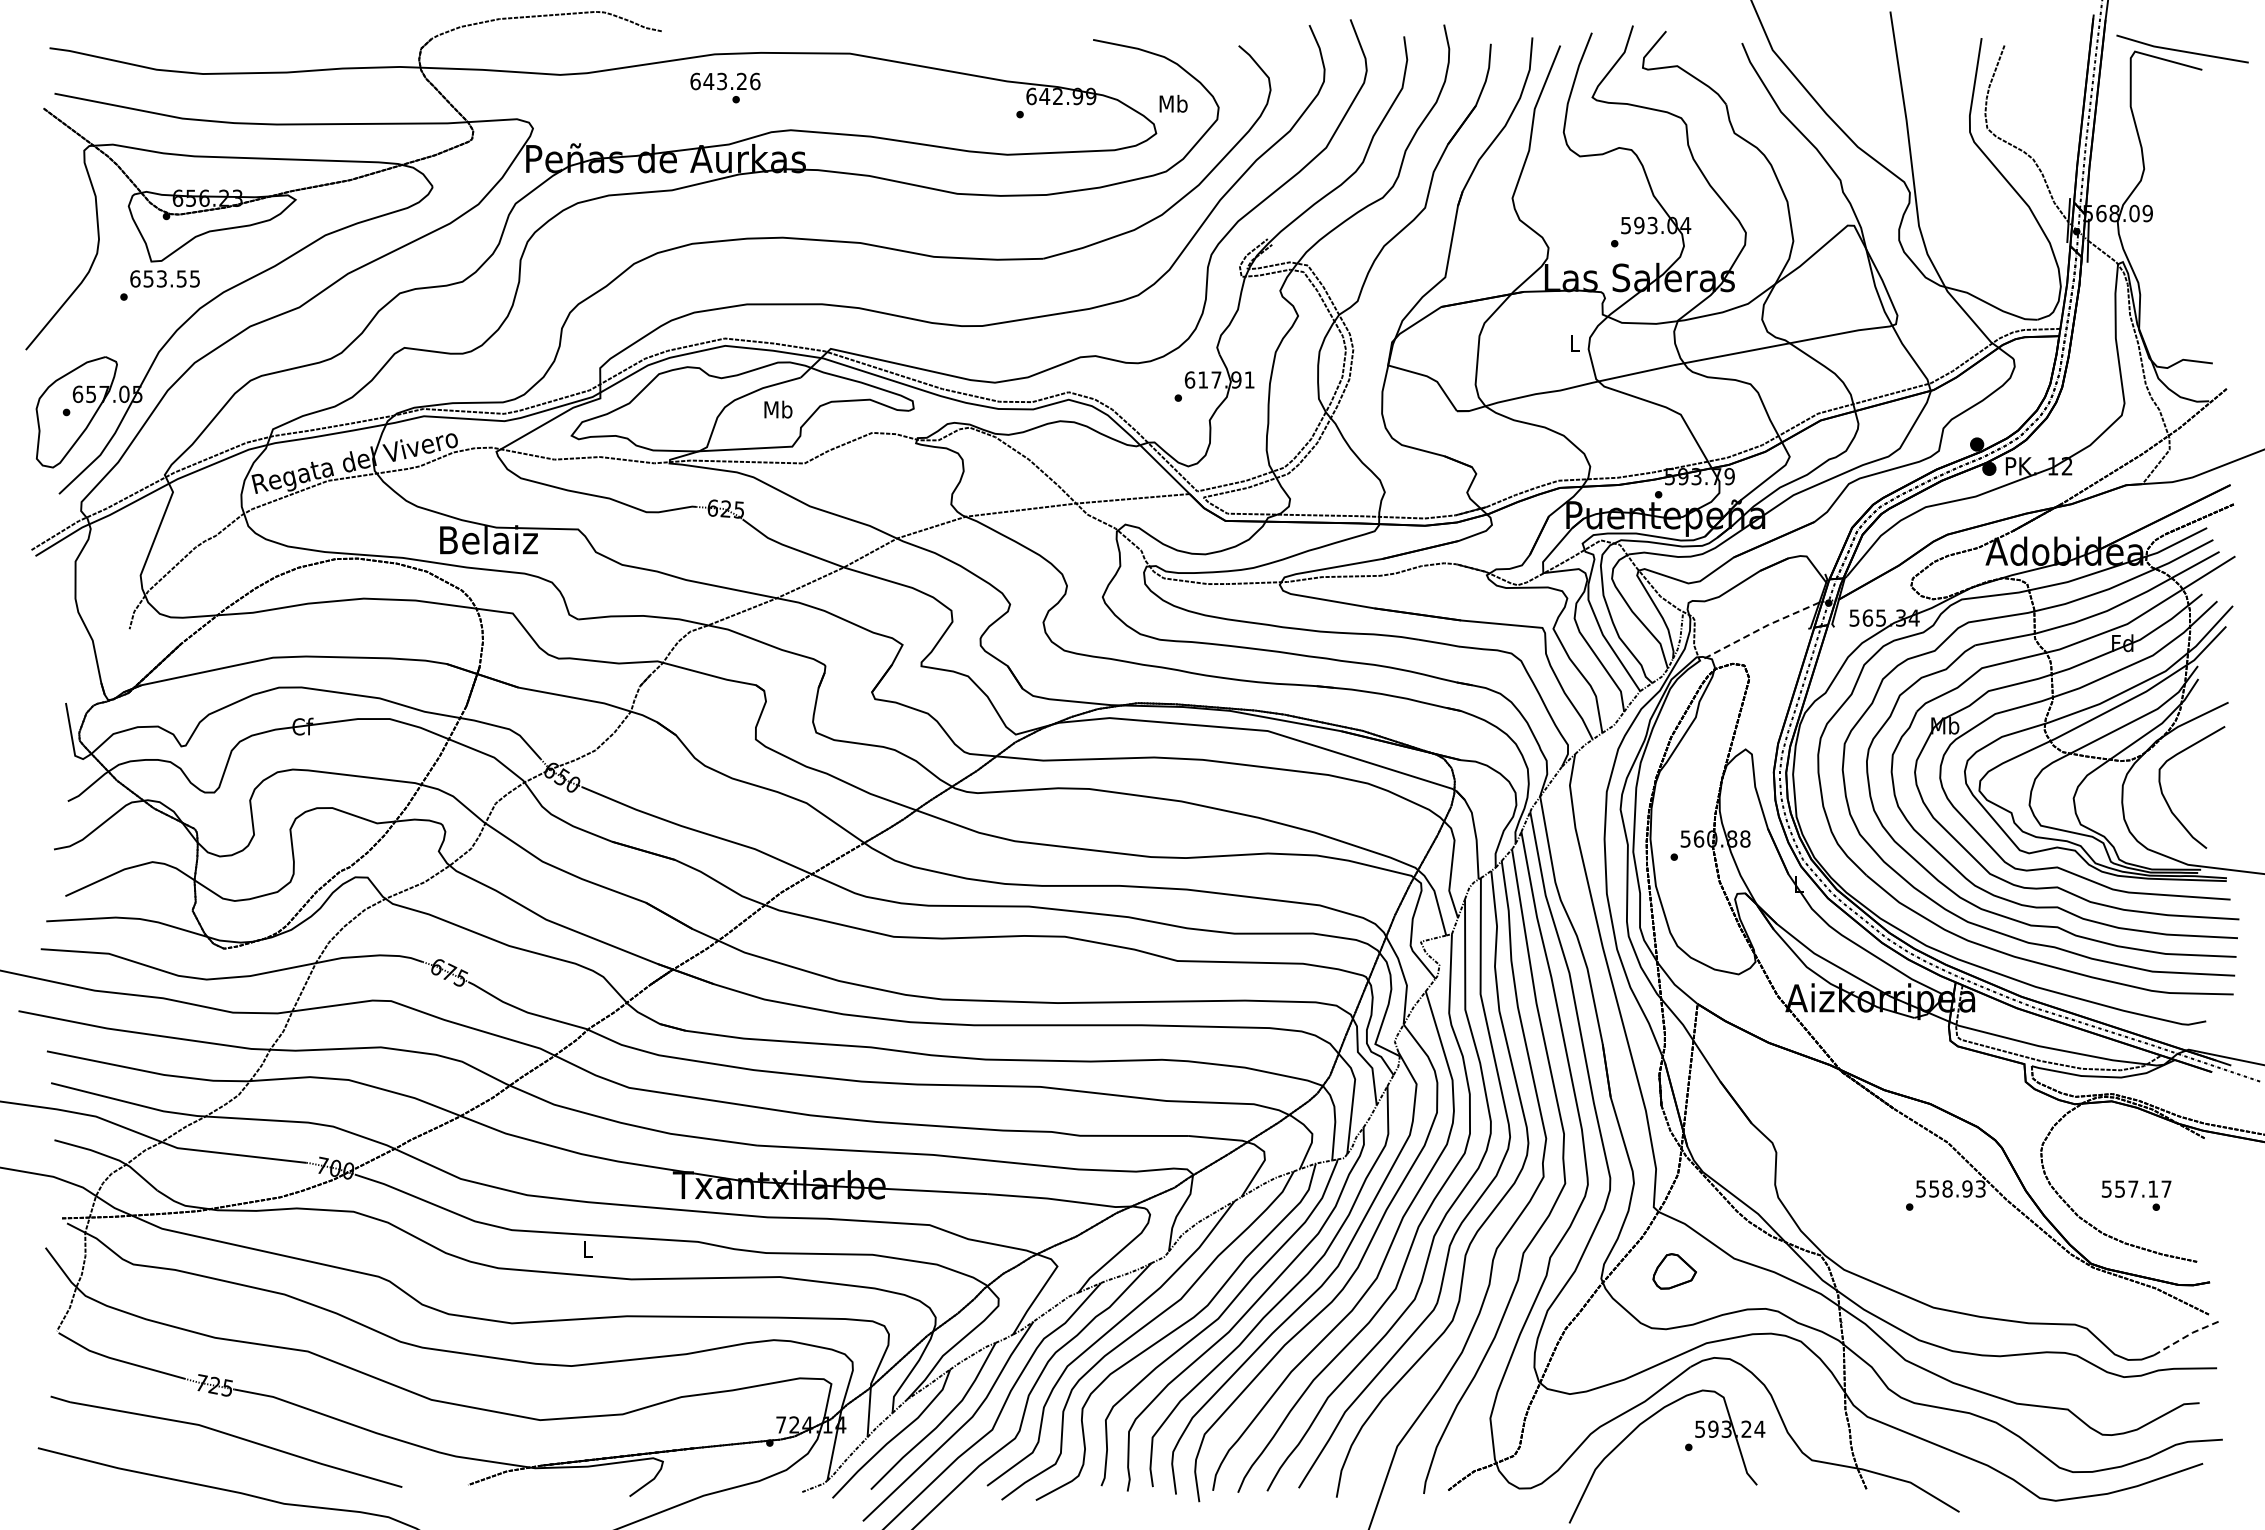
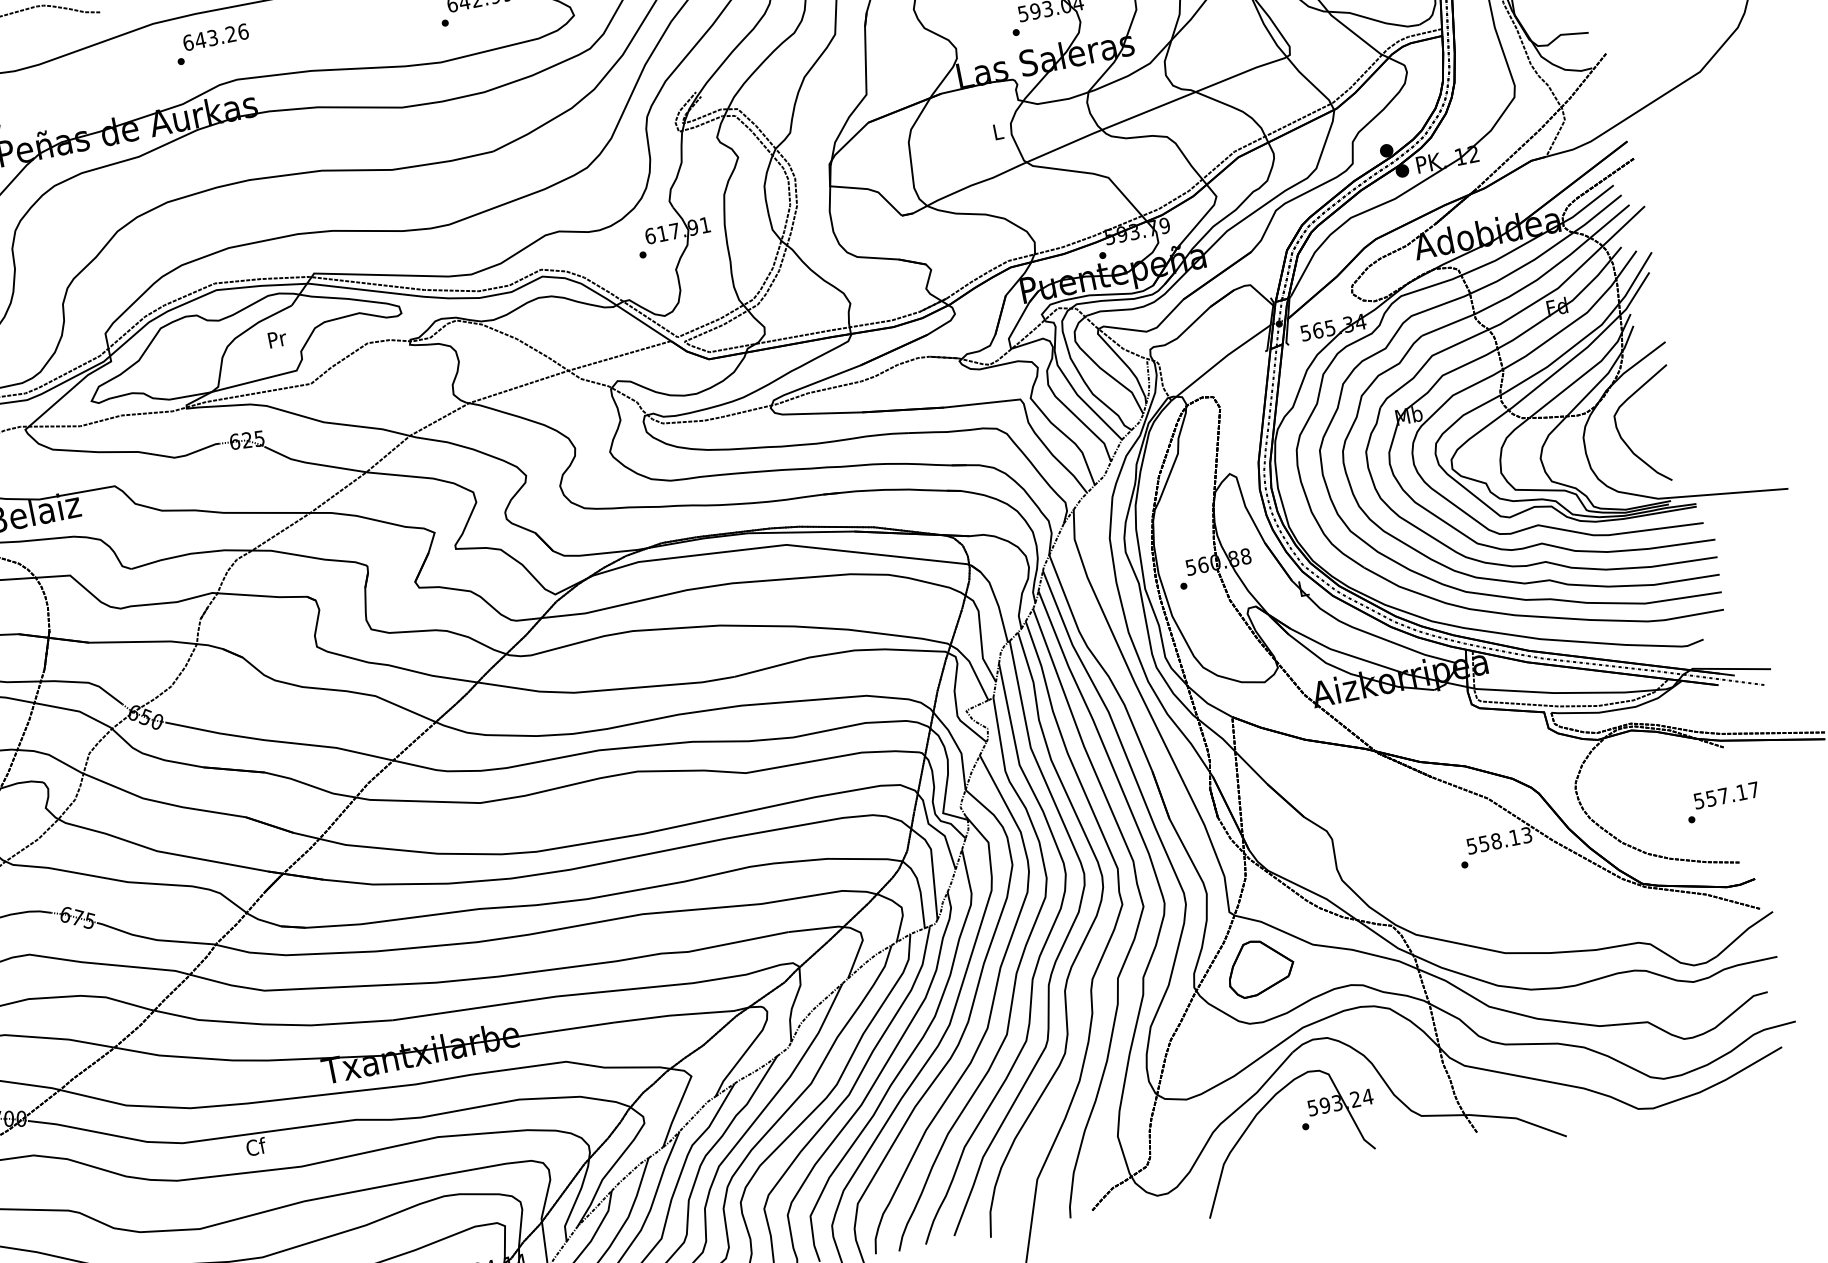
text: (725, 81) -> (215, 37), moved
text: (778, 409) -> (277, 338), Mb -> Pr
line: (1758, 629) -> (1219, 361), dashed -> solid
text: (1967, 1188) -> (1514, 837), 558.93 -> 558.13
text: (2136, 1188) -> (1726, 794), moved
text: (587, 1249) -> (255, 1147), L -> Cf
part: (1674, 1271) -> (1260, 967), size x1.67
line: (2187, 1335) -> (1744, 932), dashed -> solid

